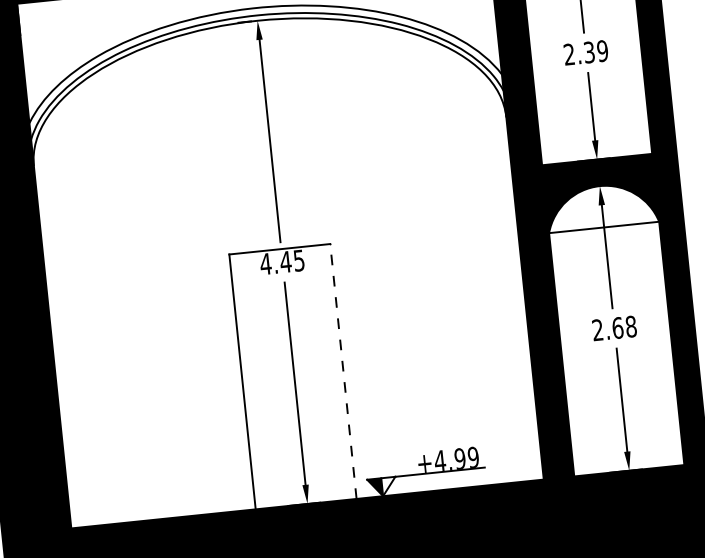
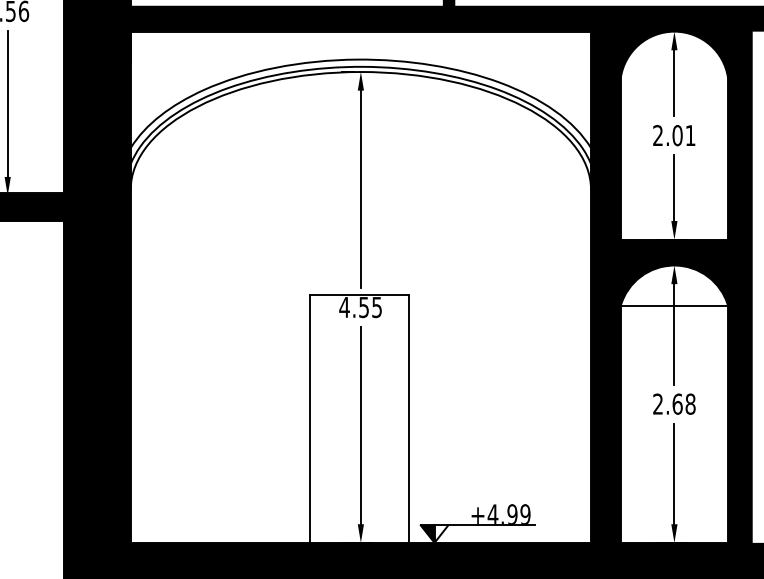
text: (595, 51) -> (683, 135), 2.39 -> 2.01
text: (285, 262) -> (363, 307), 4.45 -> 4.55
line: (343, 371) -> (408, 418), dashed -> solid

